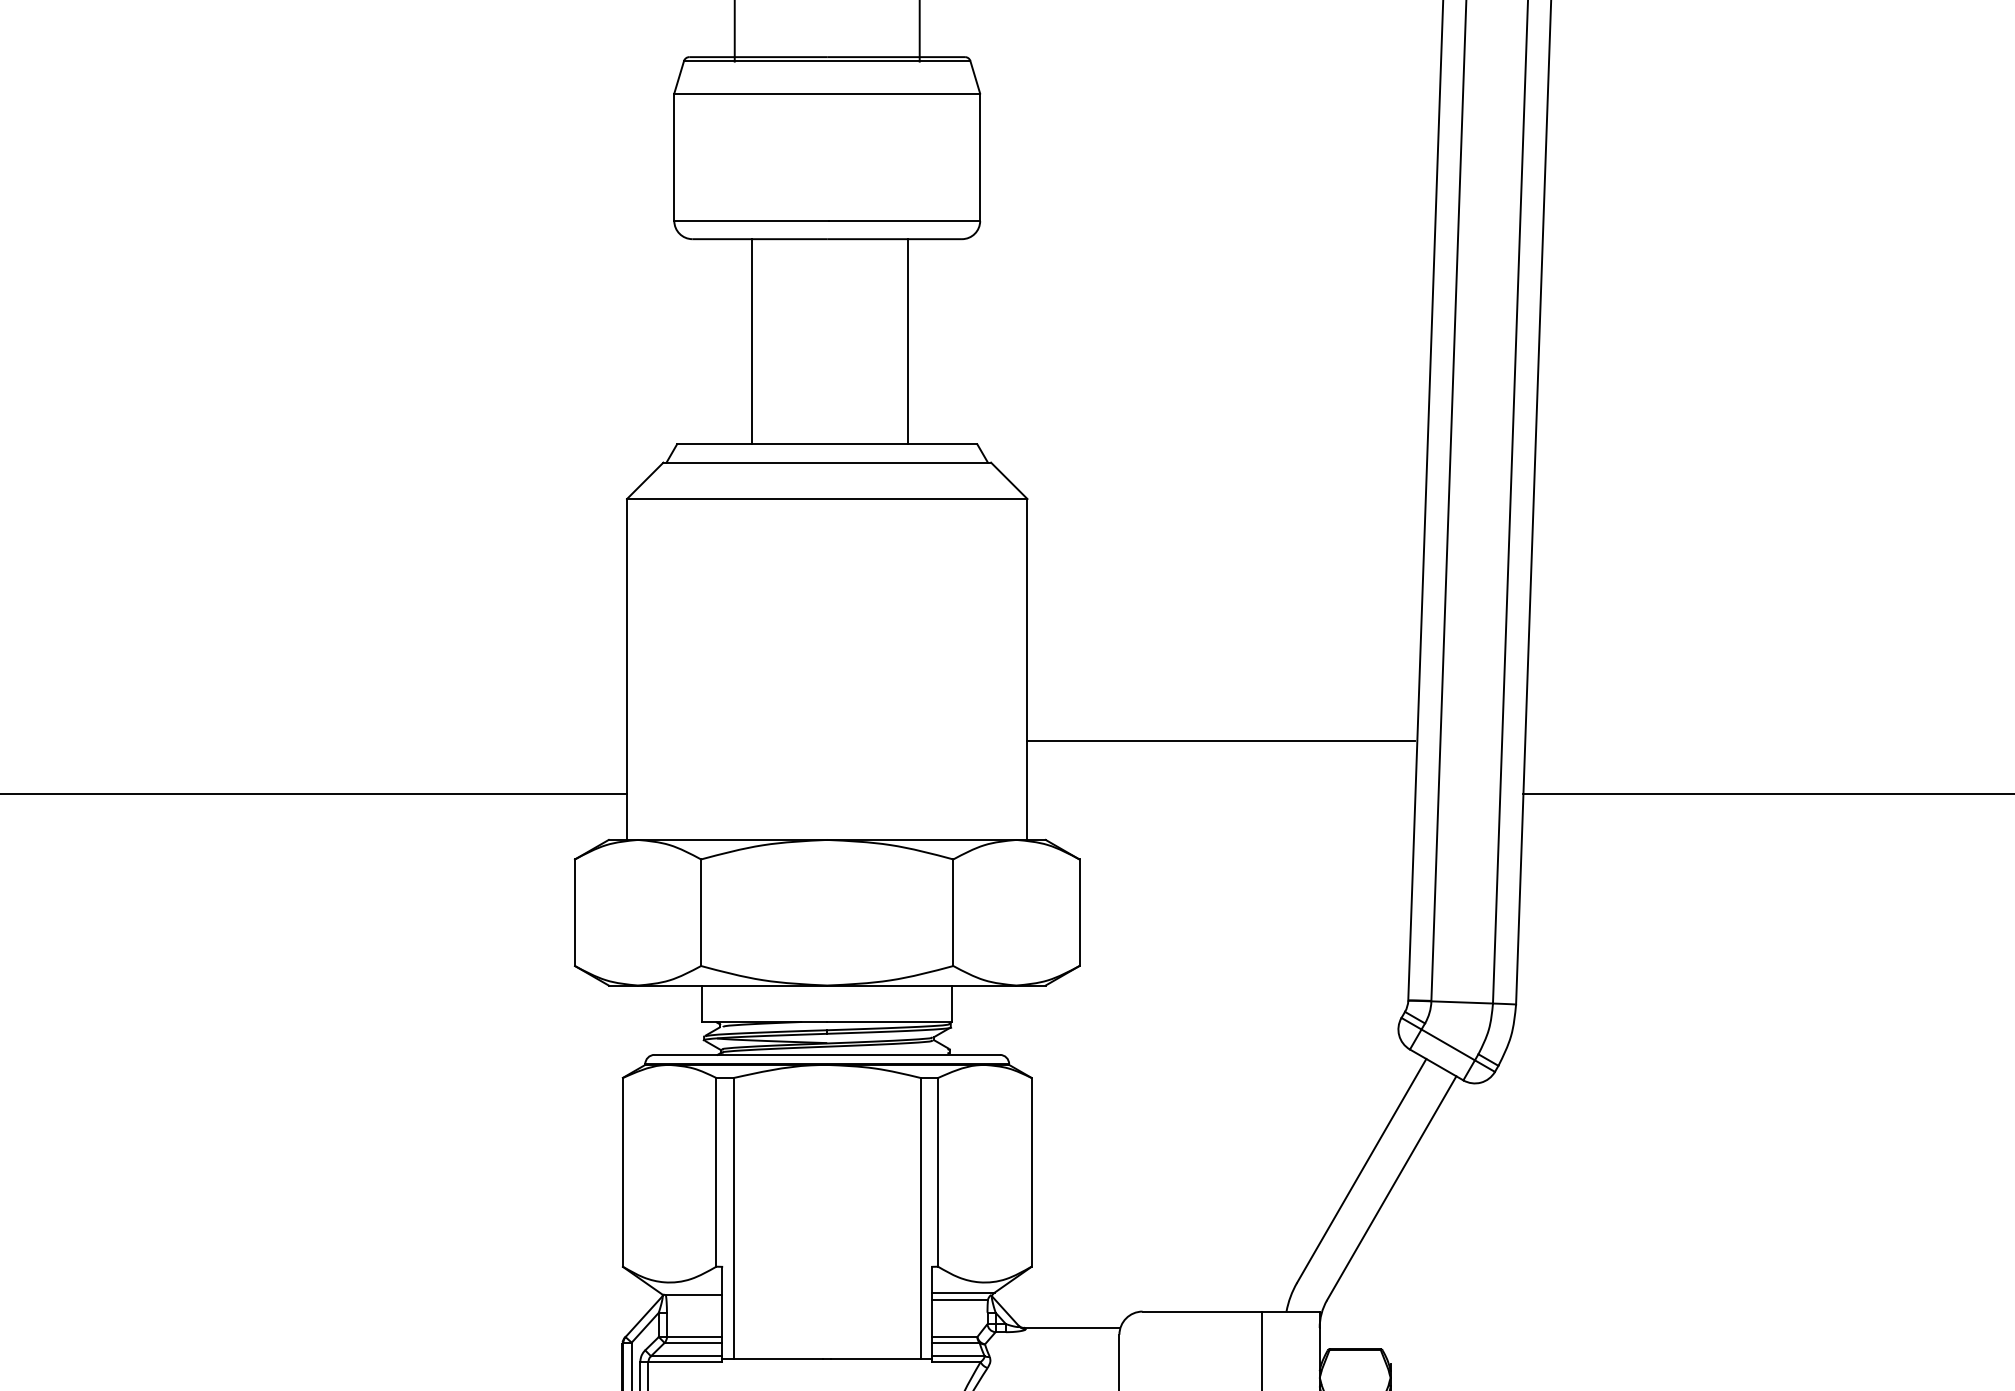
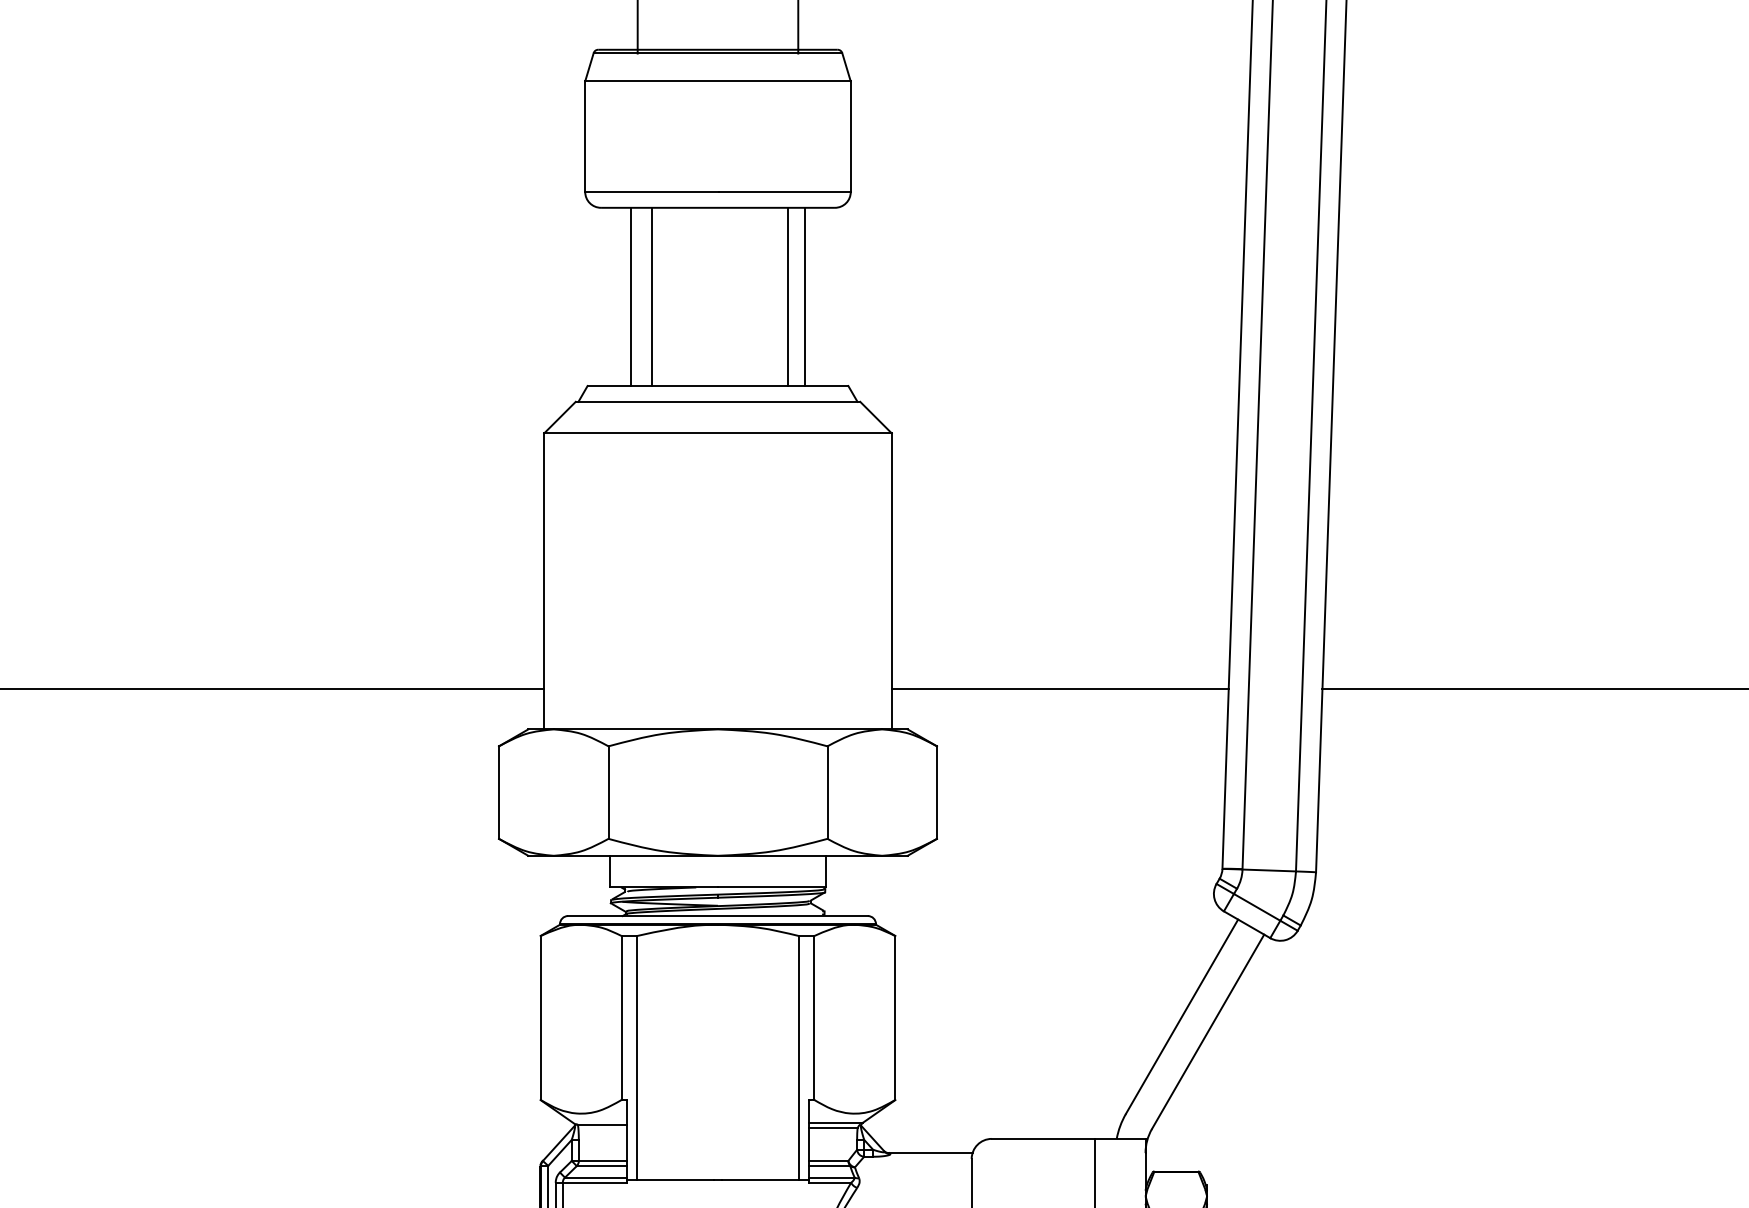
line: (727, 341) -> (631, 296), added
line: (927, 341) -> (805, 296), added
line: (1221, 740) -> (1060, 689), moved

